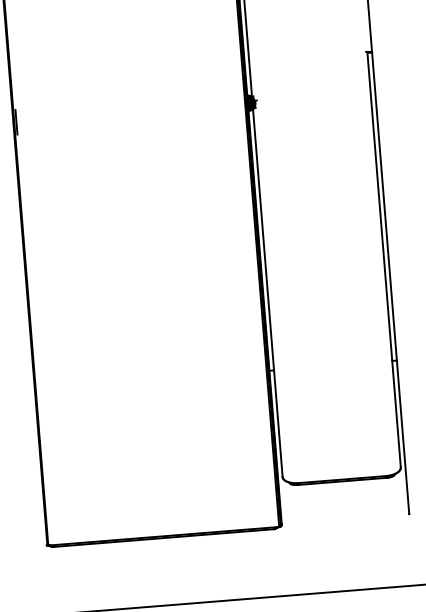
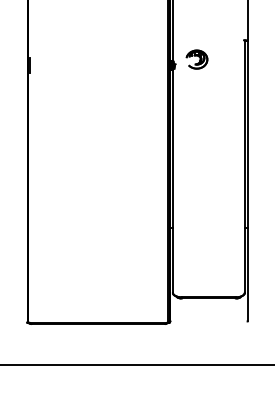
part: (290, 89) -> (196, 59), added

